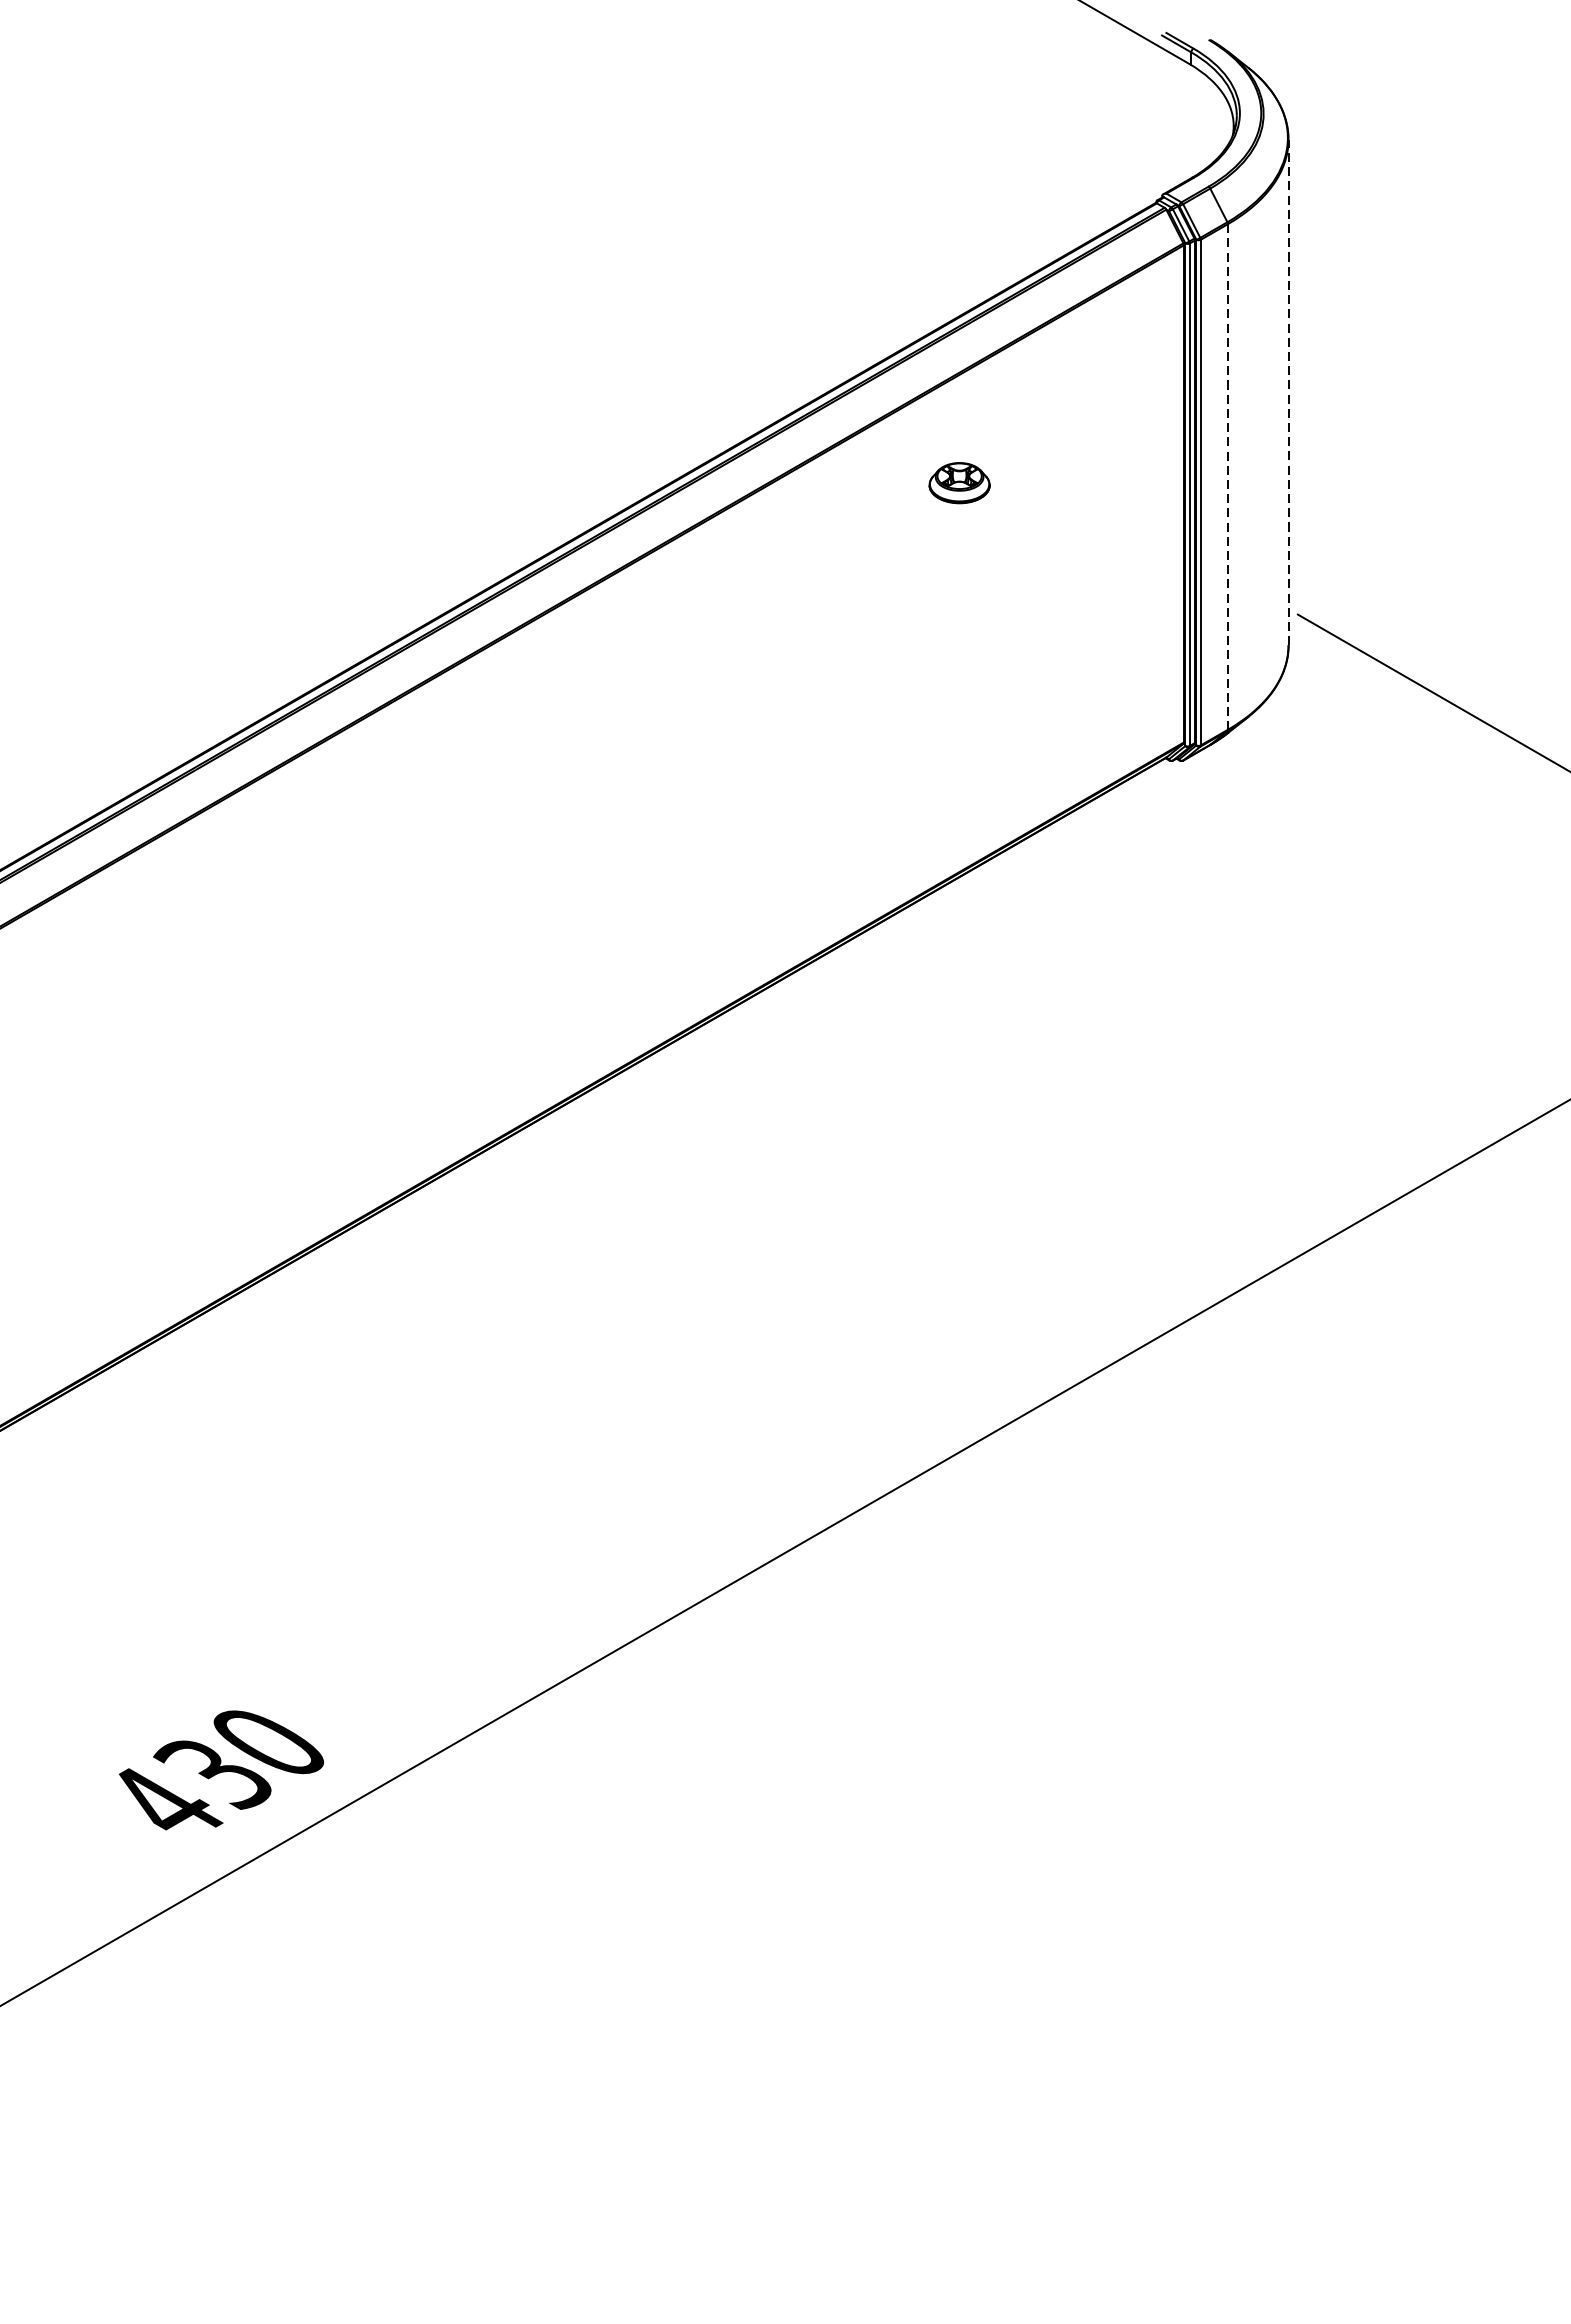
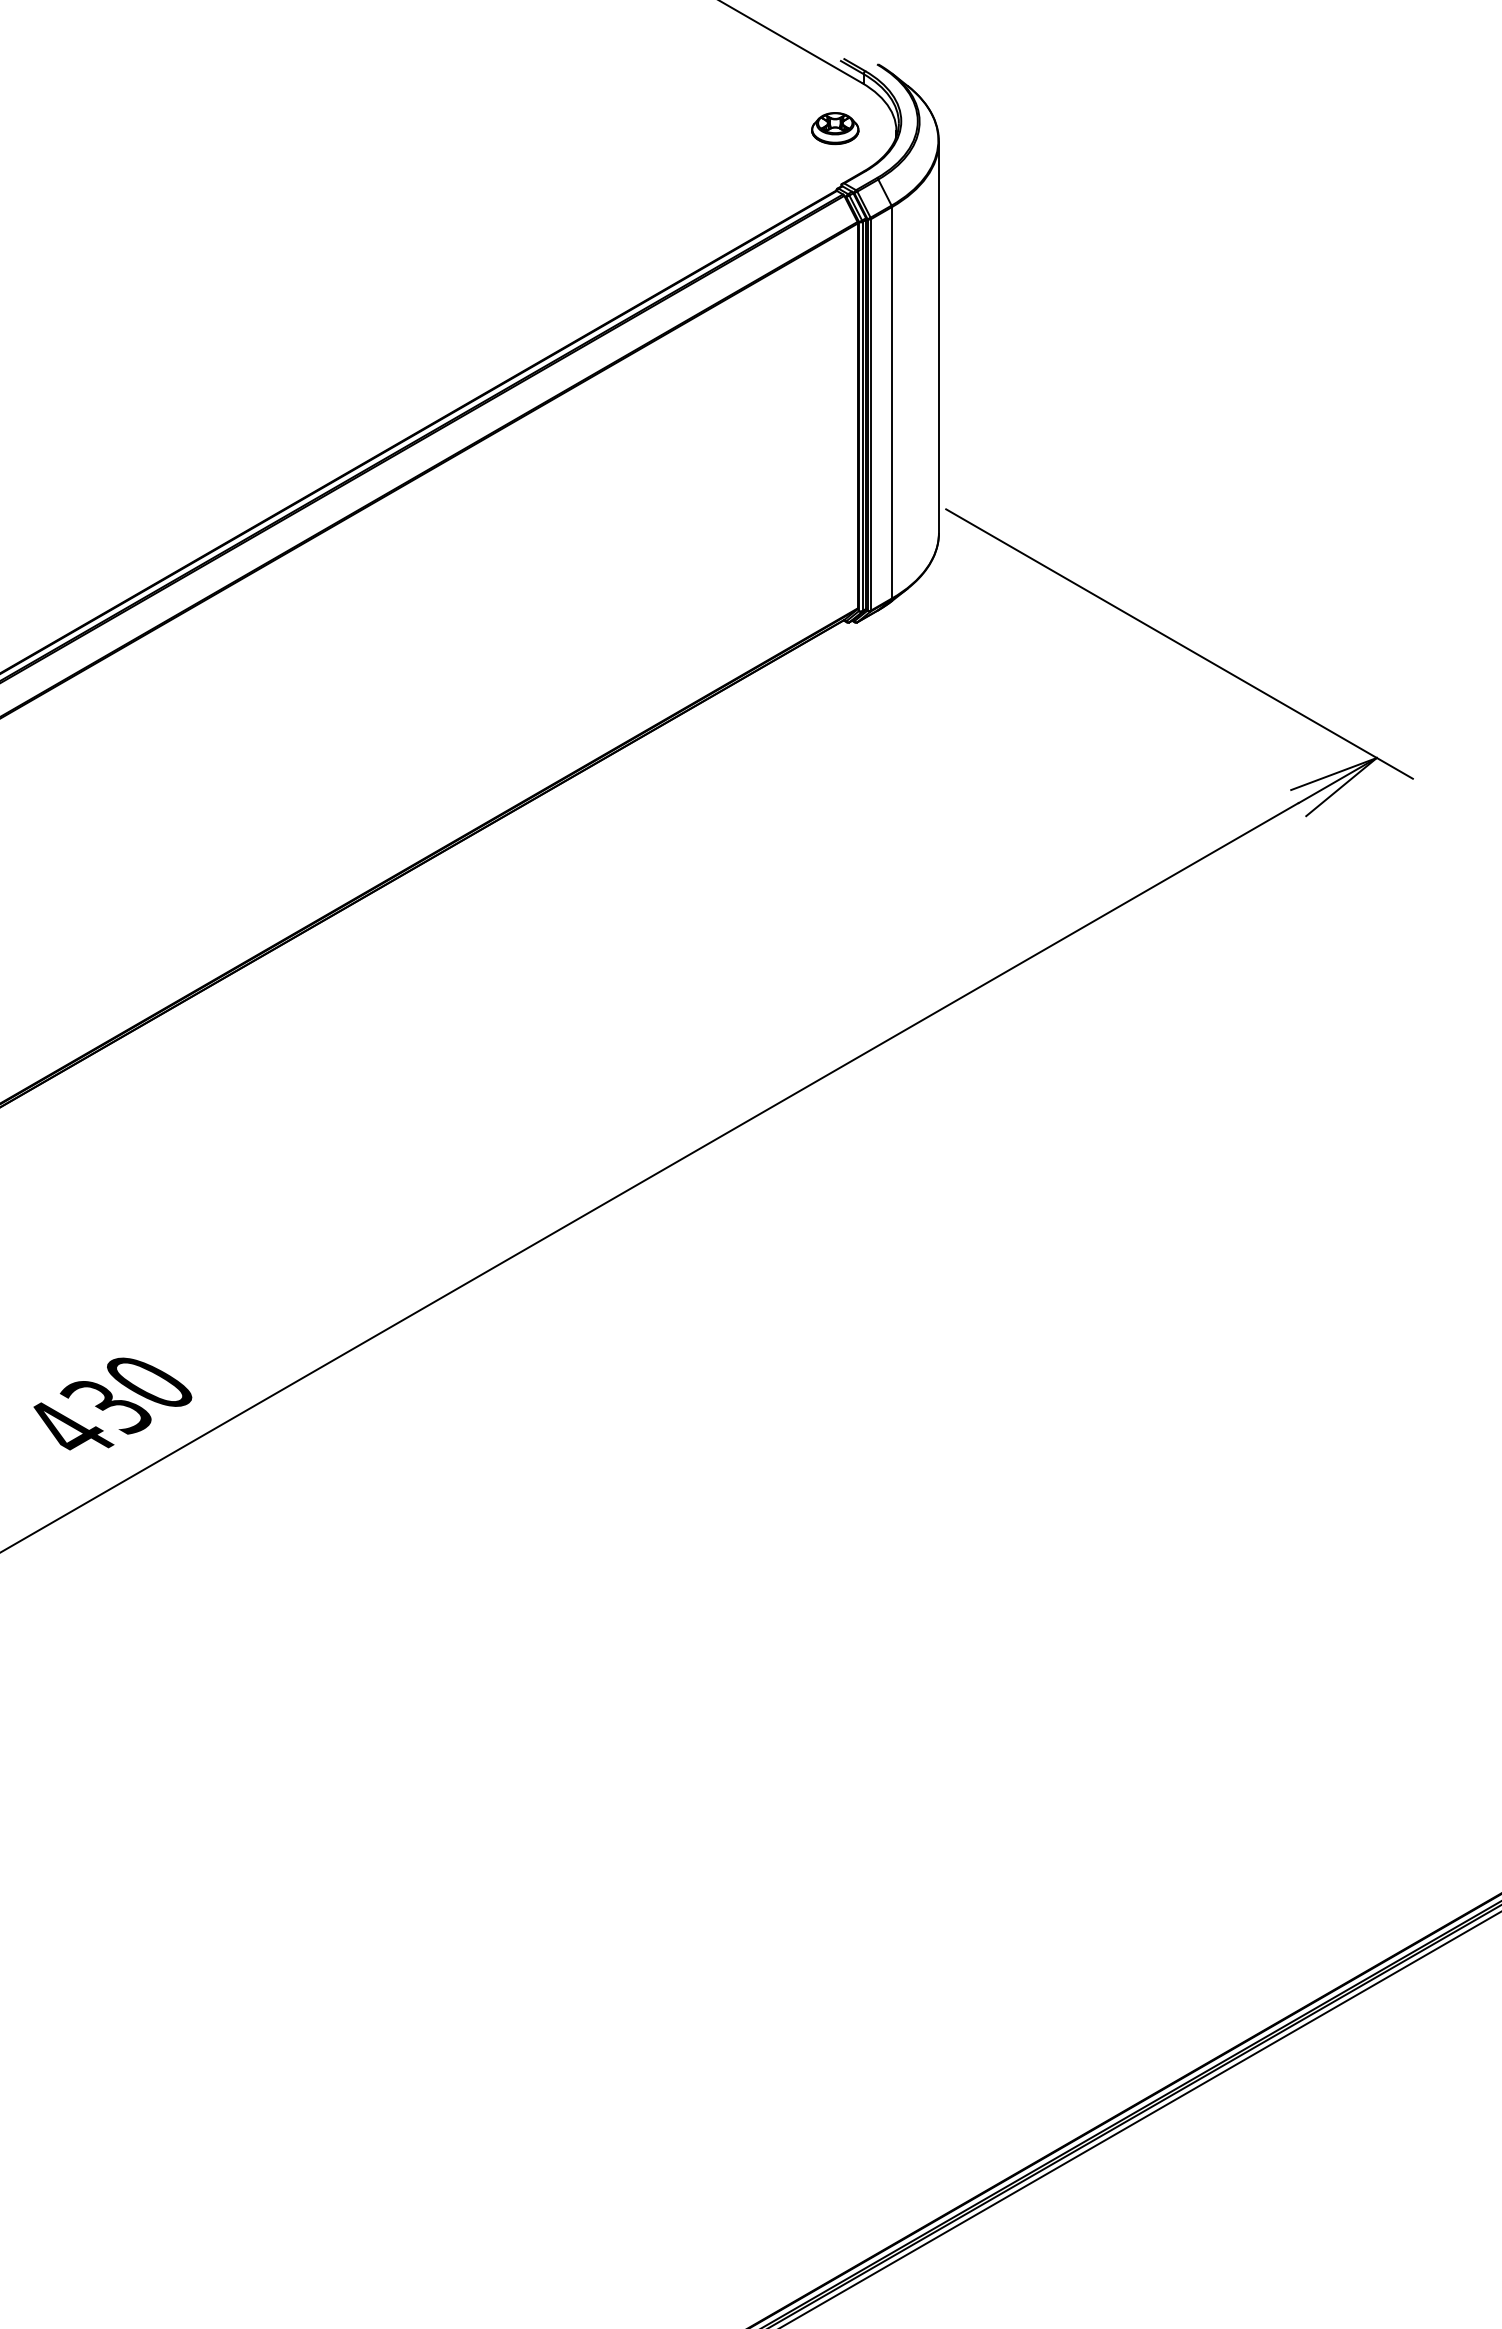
line: (1288, 392) -> (938, 337), dashed -> solid
line: (1227, 476) -> (891, 402), dashed -> solid
part: (959, 483) -> (835, 128), moved

